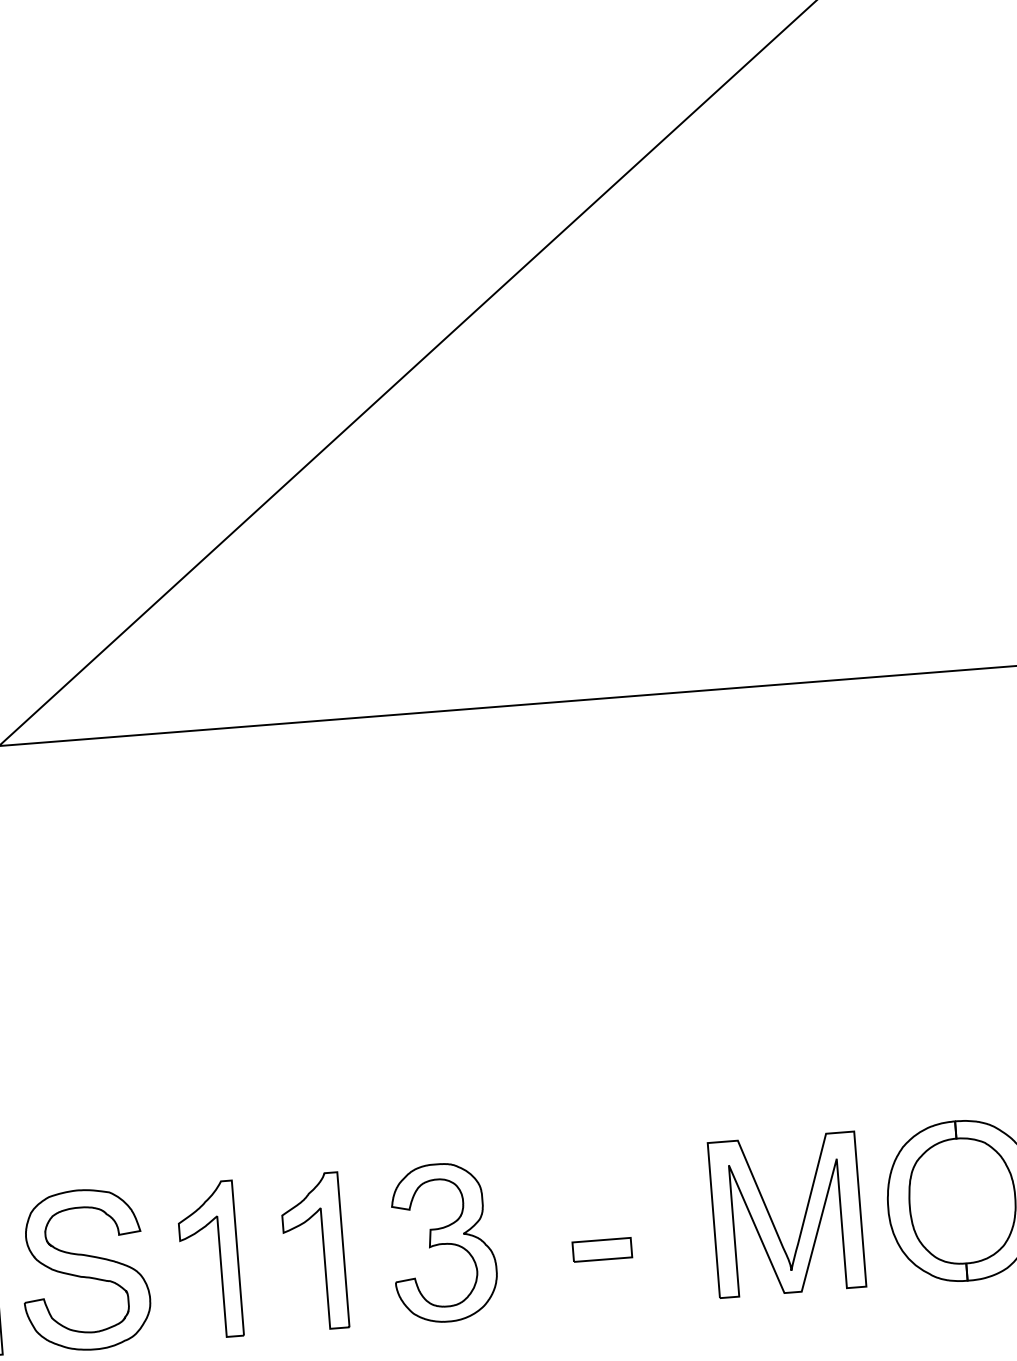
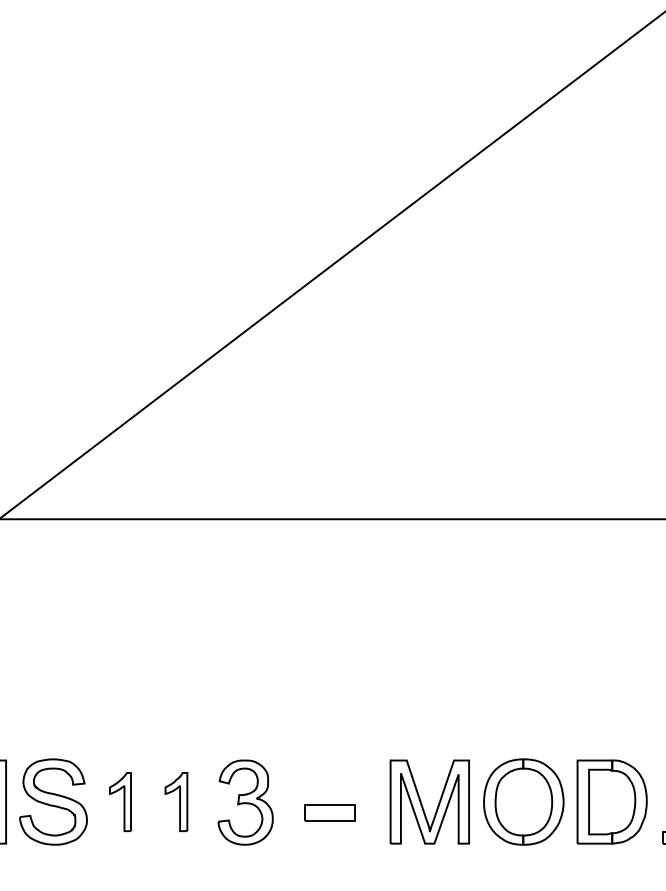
part: (601, 1248) -> (329, 812), size x1.6
part: (314, 1250) -> (176, 801), size x0.7
part: (209, 1259) -> (120, 801), size x0.7

